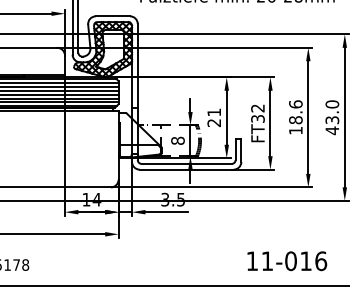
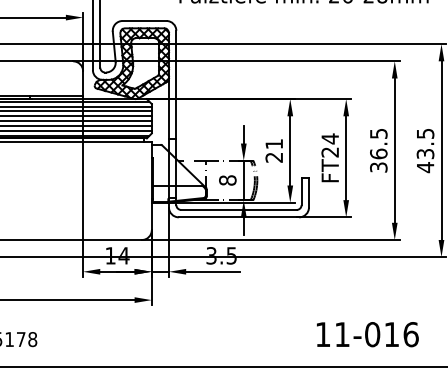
text: (332, 104) -> (425, 133), 43.0 -> 43.5
text: (257, 113) -> (329, 145), FT32 -> FT24
text: (295, 117) -> (378, 150), 18.6 -> 36.5

